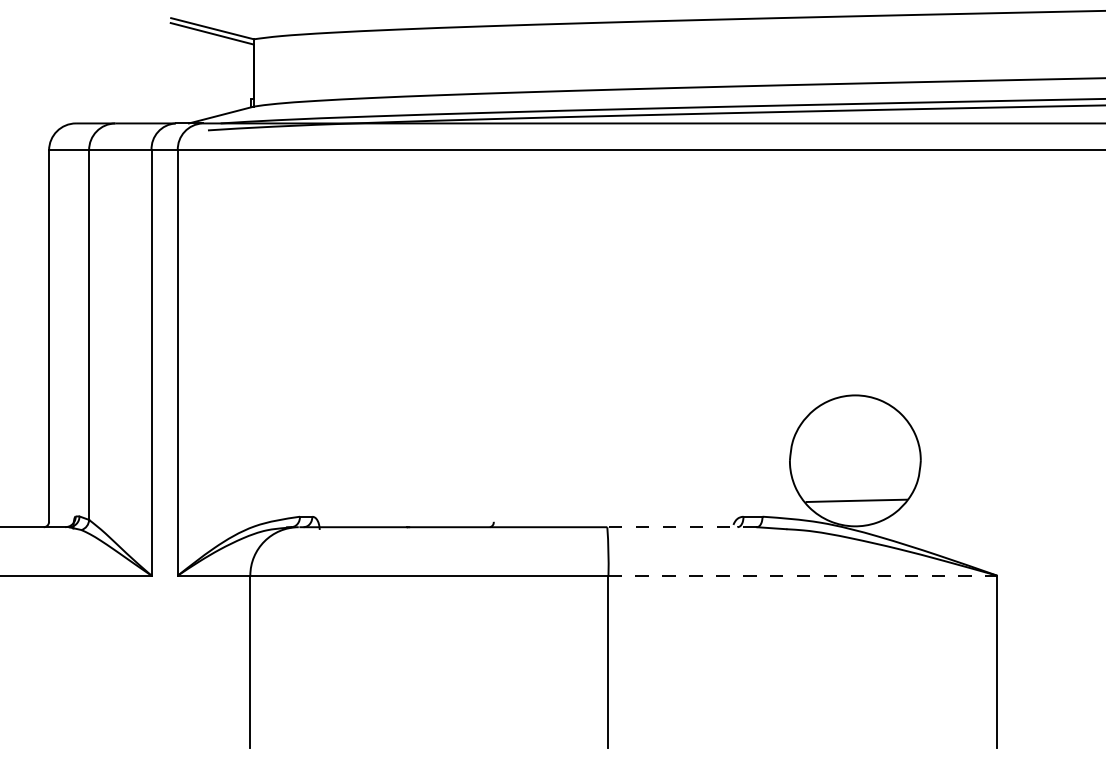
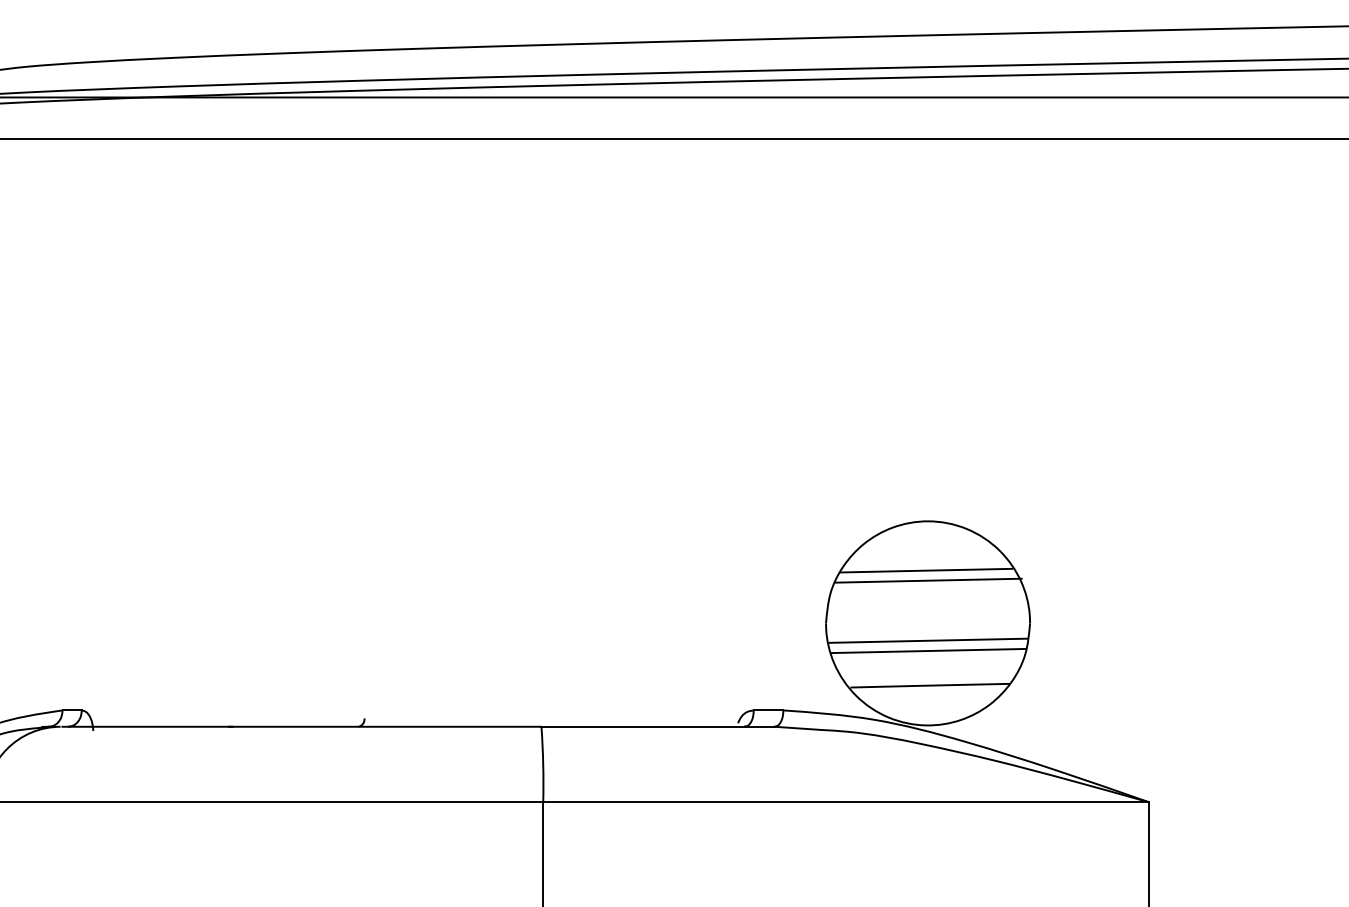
line: (854, 426) -> (926, 569), added
line: (855, 433) -> (928, 580), added
line: (855, 471) -> (928, 639), added
line: (855, 478) -> (928, 650), added
line: (682, 527) -> (658, 727), dashed -> solid
line: (803, 575) -> (847, 802), dashed -> solid

